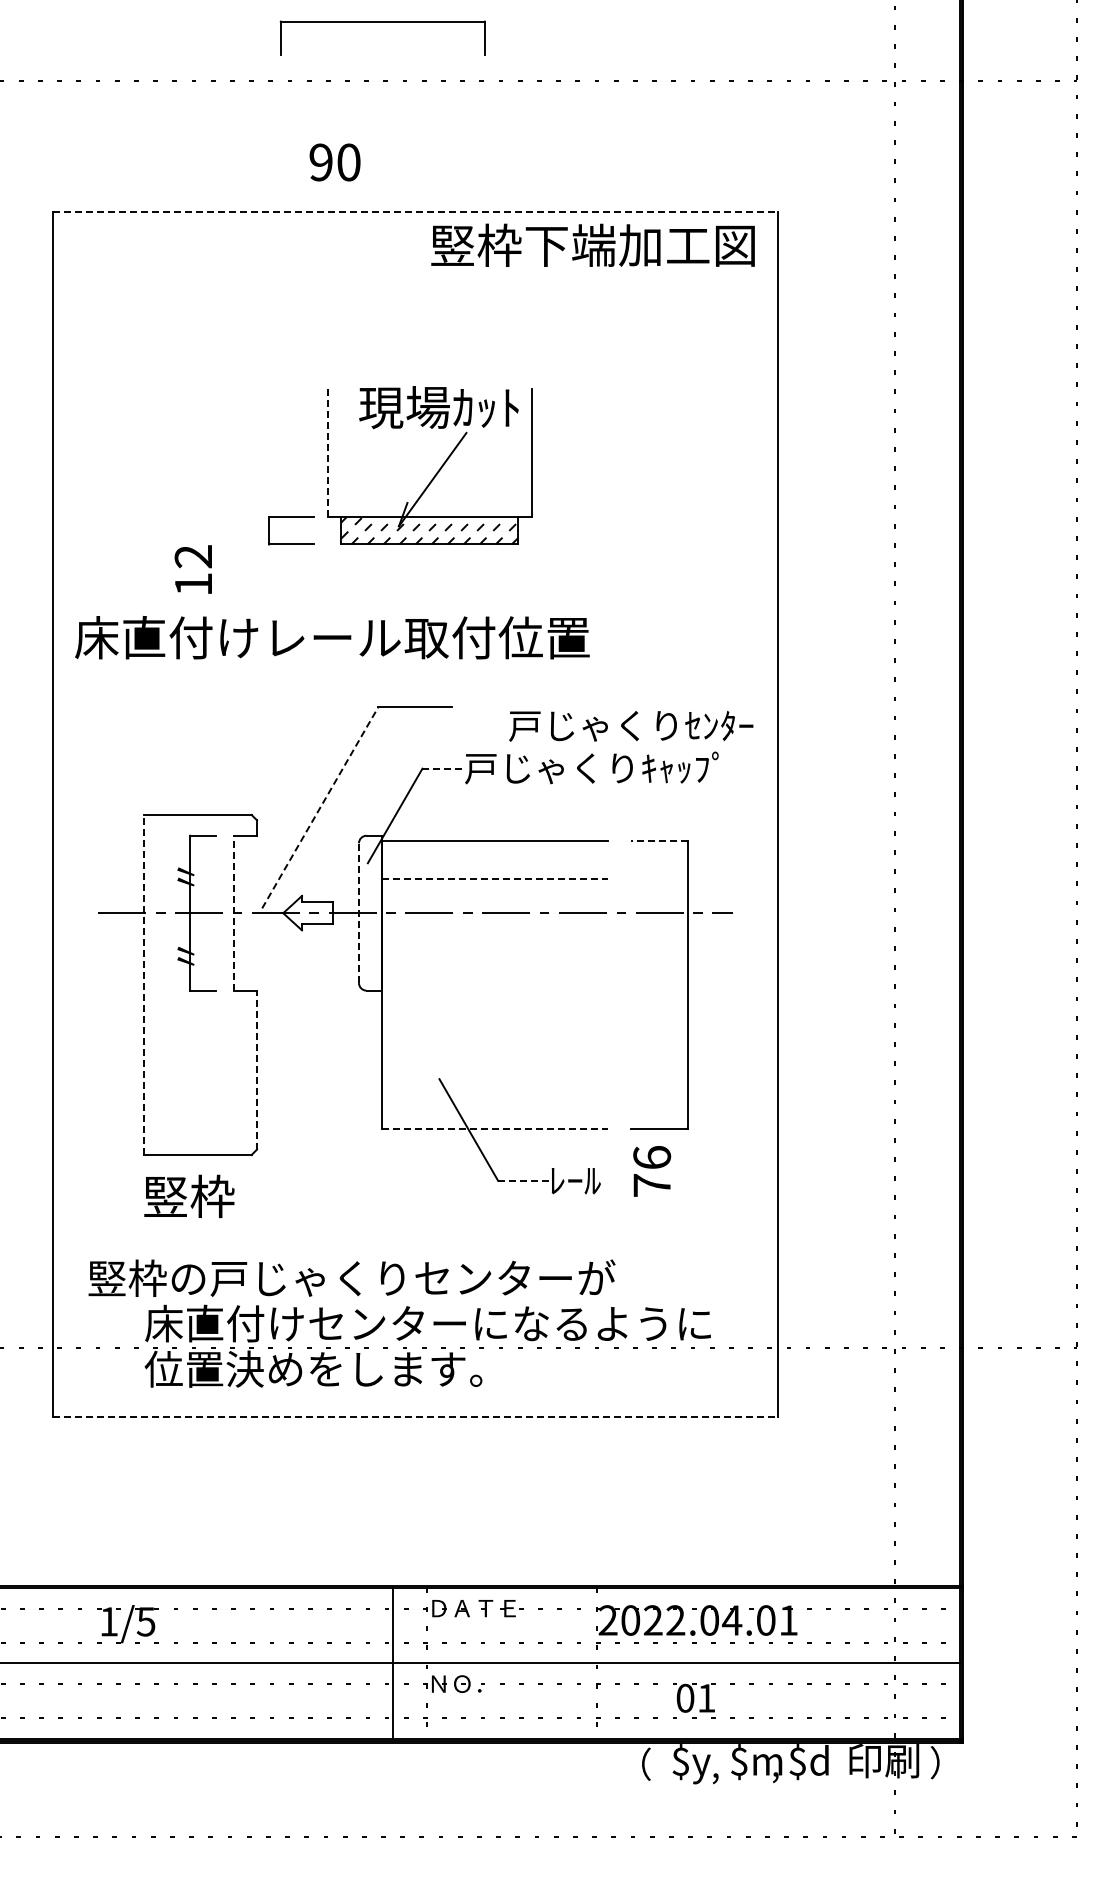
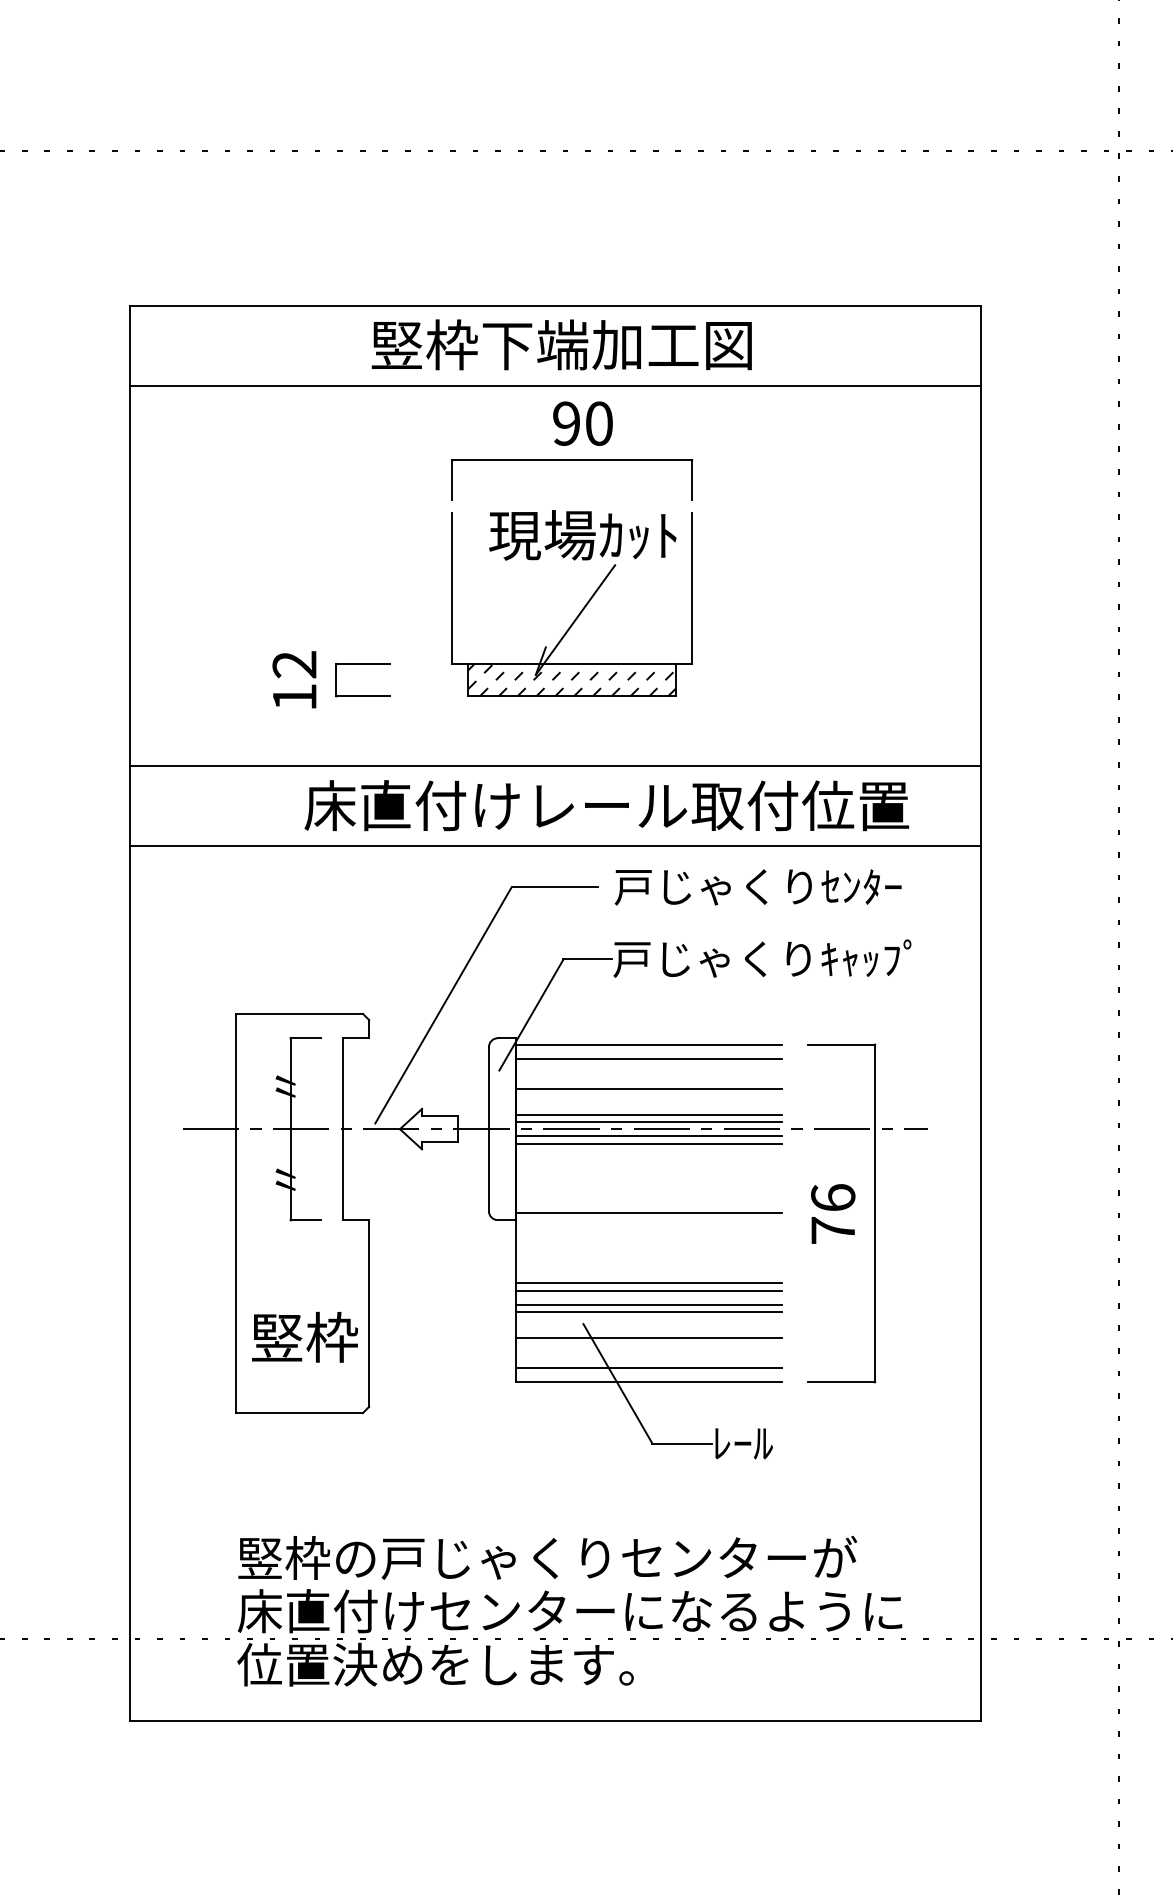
part: (382, 22) -> (571, 461), moved
text: (334, 162) -> (582, 423), moved
line: (415, 211) -> (555, 305), dashed -> solid
text: (592, 244) -> (561, 343), moved
line: (415, 279) -> (555, 384), added
line: (327, 453) -> (451, 589), dashed -> solid
part: (291, 517) -> (362, 664), moved
text: (192, 569) -> (293, 679), moved
line: (415, 604) -> (555, 766), added
text: (332, 637) -> (606, 805), moved
line: (415, 672) -> (555, 846), added
text: (631, 726) -> (758, 887), moved
line: (443, 768) -> (588, 959), dashed -> solid
line: (320, 807) -> (443, 1005), dashed -> solid
line: (658, 841) -> (840, 1044), dashed -> solid
line: (494, 853) -> (648, 1059), added
line: (495, 879) -> (649, 1089), dashed -> solid
line: (494, 901) -> (648, 1115), added
line: (494, 907) -> (648, 1122), added
line: (234, 912) -> (342, 1128), dashed -> solid
line: (359, 913) -> (489, 1129), dashed -> solid
line: (494, 919) -> (648, 1136), added
line: (494, 925) -> (648, 1143), added
line: (143, 984) -> (235, 1212), dashed -> solid
line: (494, 984) -> (648, 1212), added
line: (494, 1044) -> (648, 1283), added
line: (494, 1050) -> (648, 1290), added
line: (494, 1062) -> (648, 1304), added
line: (494, 1068) -> (648, 1311), added
line: (257, 1069) -> (369, 1312), dashed -> solid
line: (494, 1090) -> (648, 1337), added
line: (494, 1116) -> (648, 1367), added
line: (495, 1128) -> (649, 1382), dashed -> solid
text: (652, 1171) -> (833, 1214), moved
line: (523, 1180) -> (682, 1443), dashed -> solid
text: (189, 1195) -> (305, 1336), moved
text: (351, 1277) -> (547, 1557), moved
line: (415, 1417) -> (555, 1721), dashed -> solid

